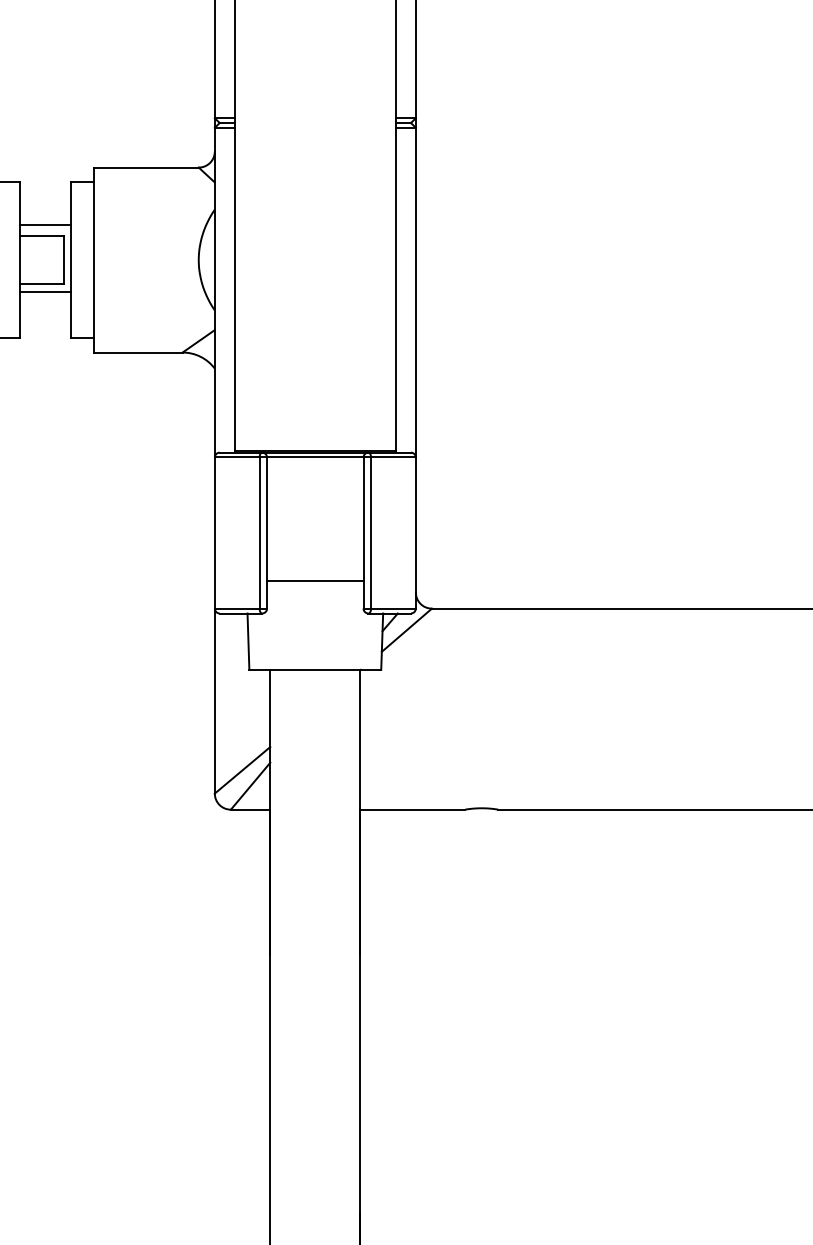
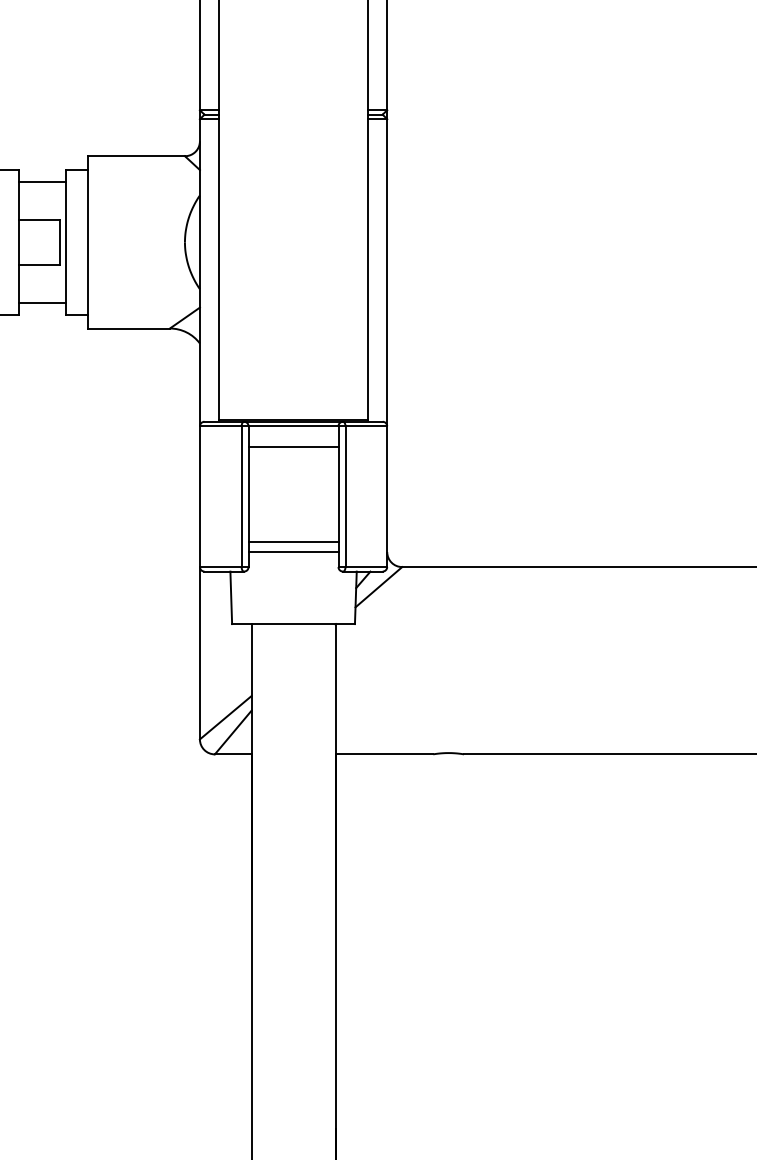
line: (45, 225) -> (42, 182), moved
line: (45, 291) -> (42, 302), moved
line: (315, 479) -> (293, 446), added
line: (315, 592) -> (293, 552), added

